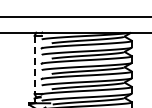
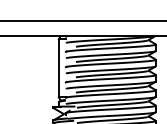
line: (34, 65) -> (58, 68), dashed -> solid

